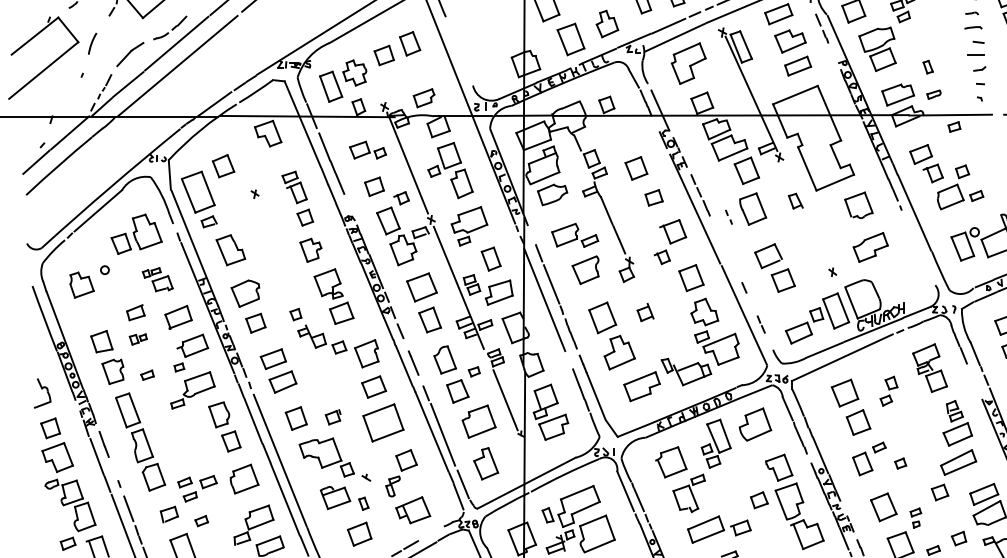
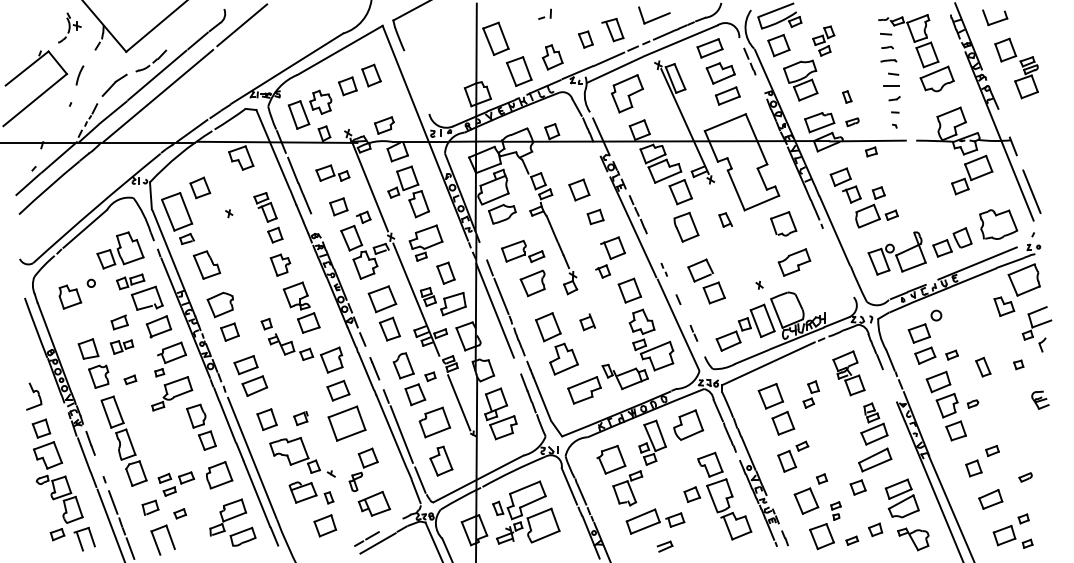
line: (728, 215) -> (663, 268), moved
part: (157, 279) -> (139, 291), size x1.67
part: (137, 338) -> (121, 346), size x1.43
part: (901, 463) -> (822, 478), moved

